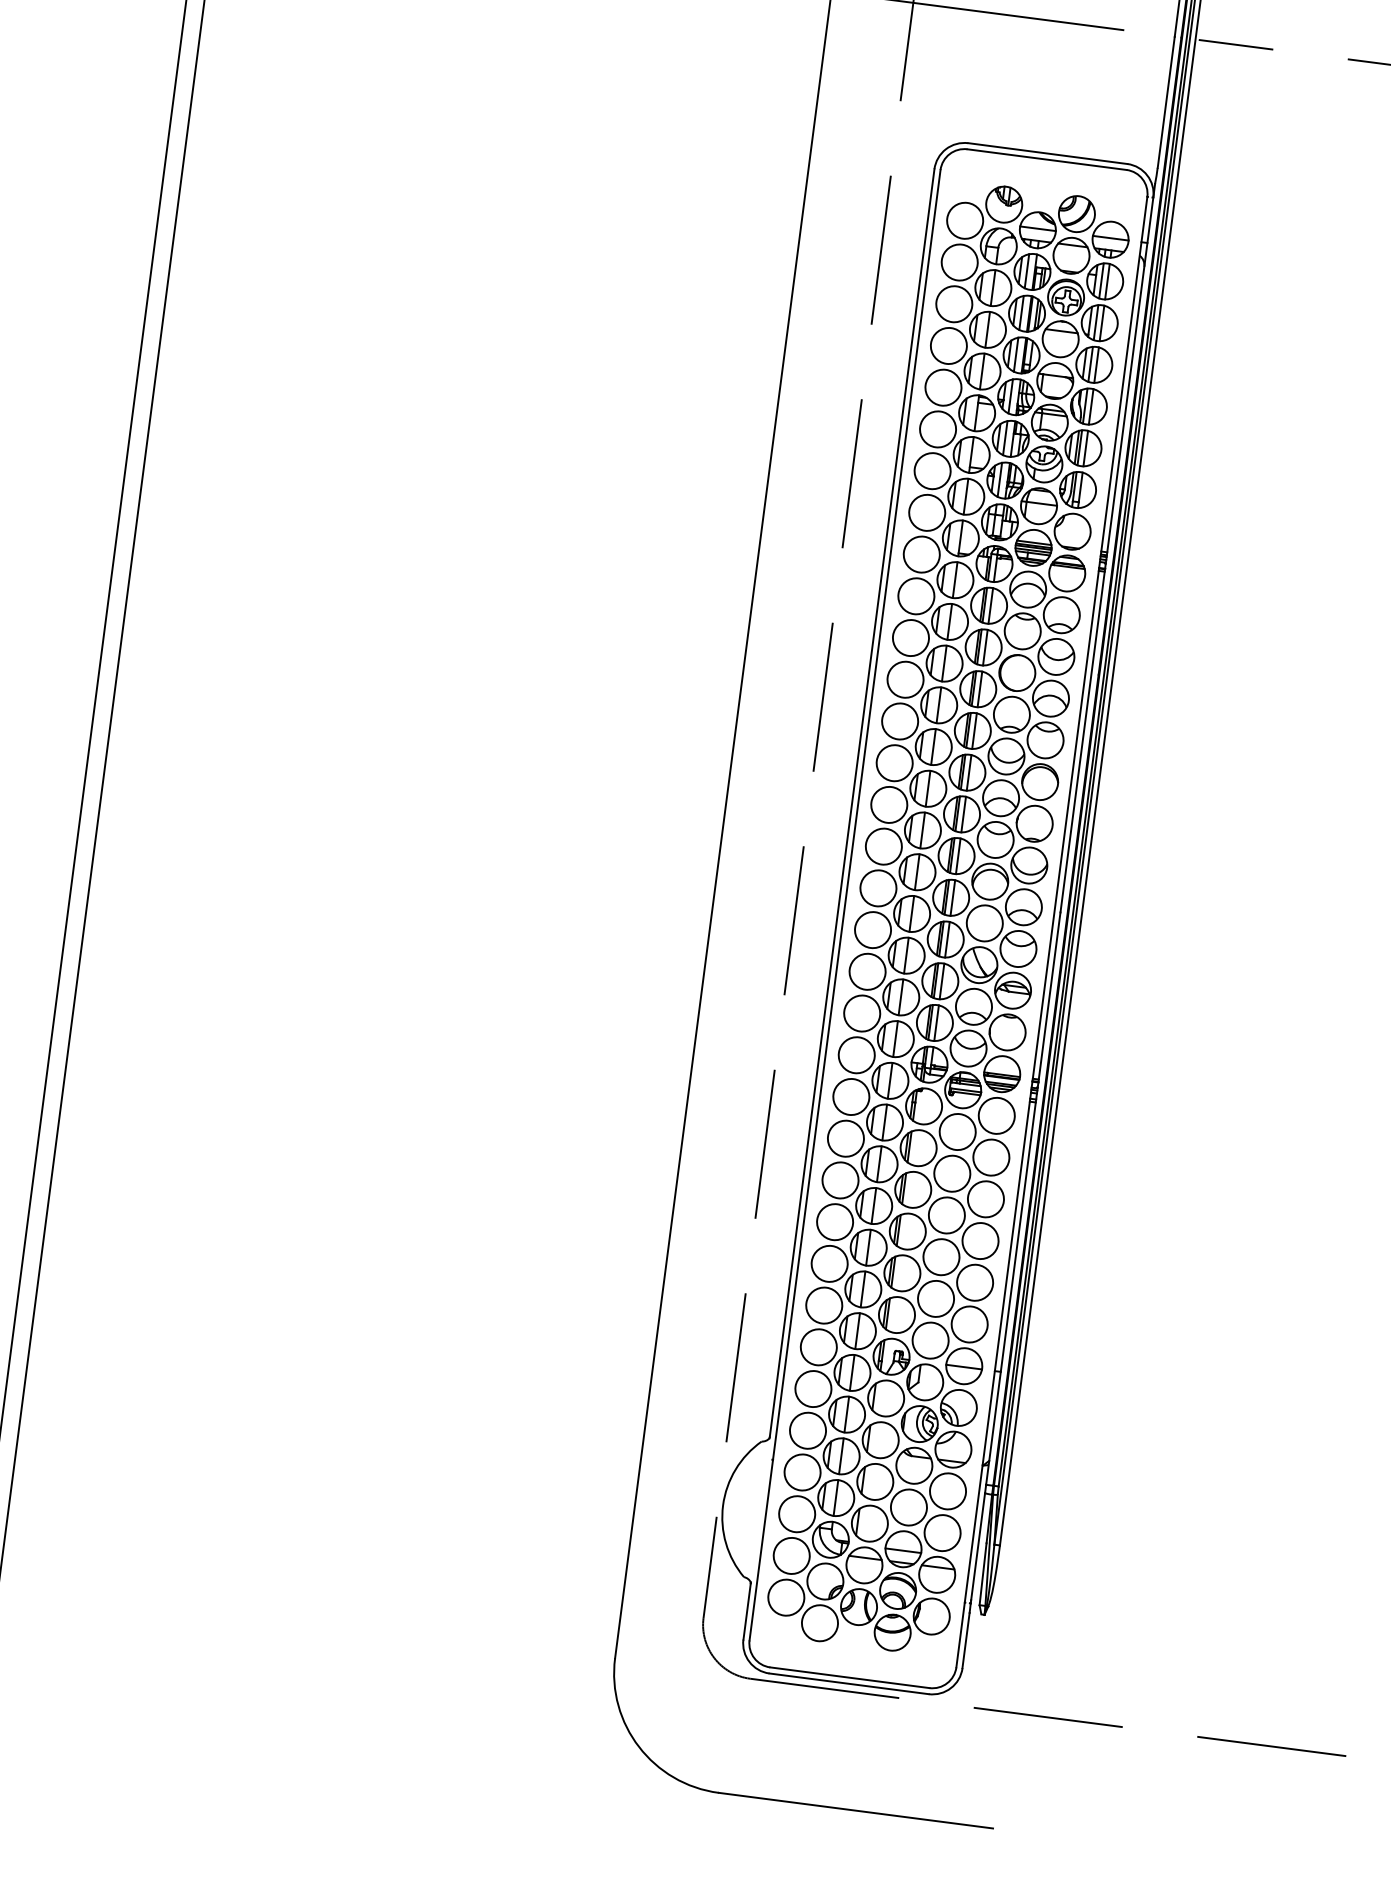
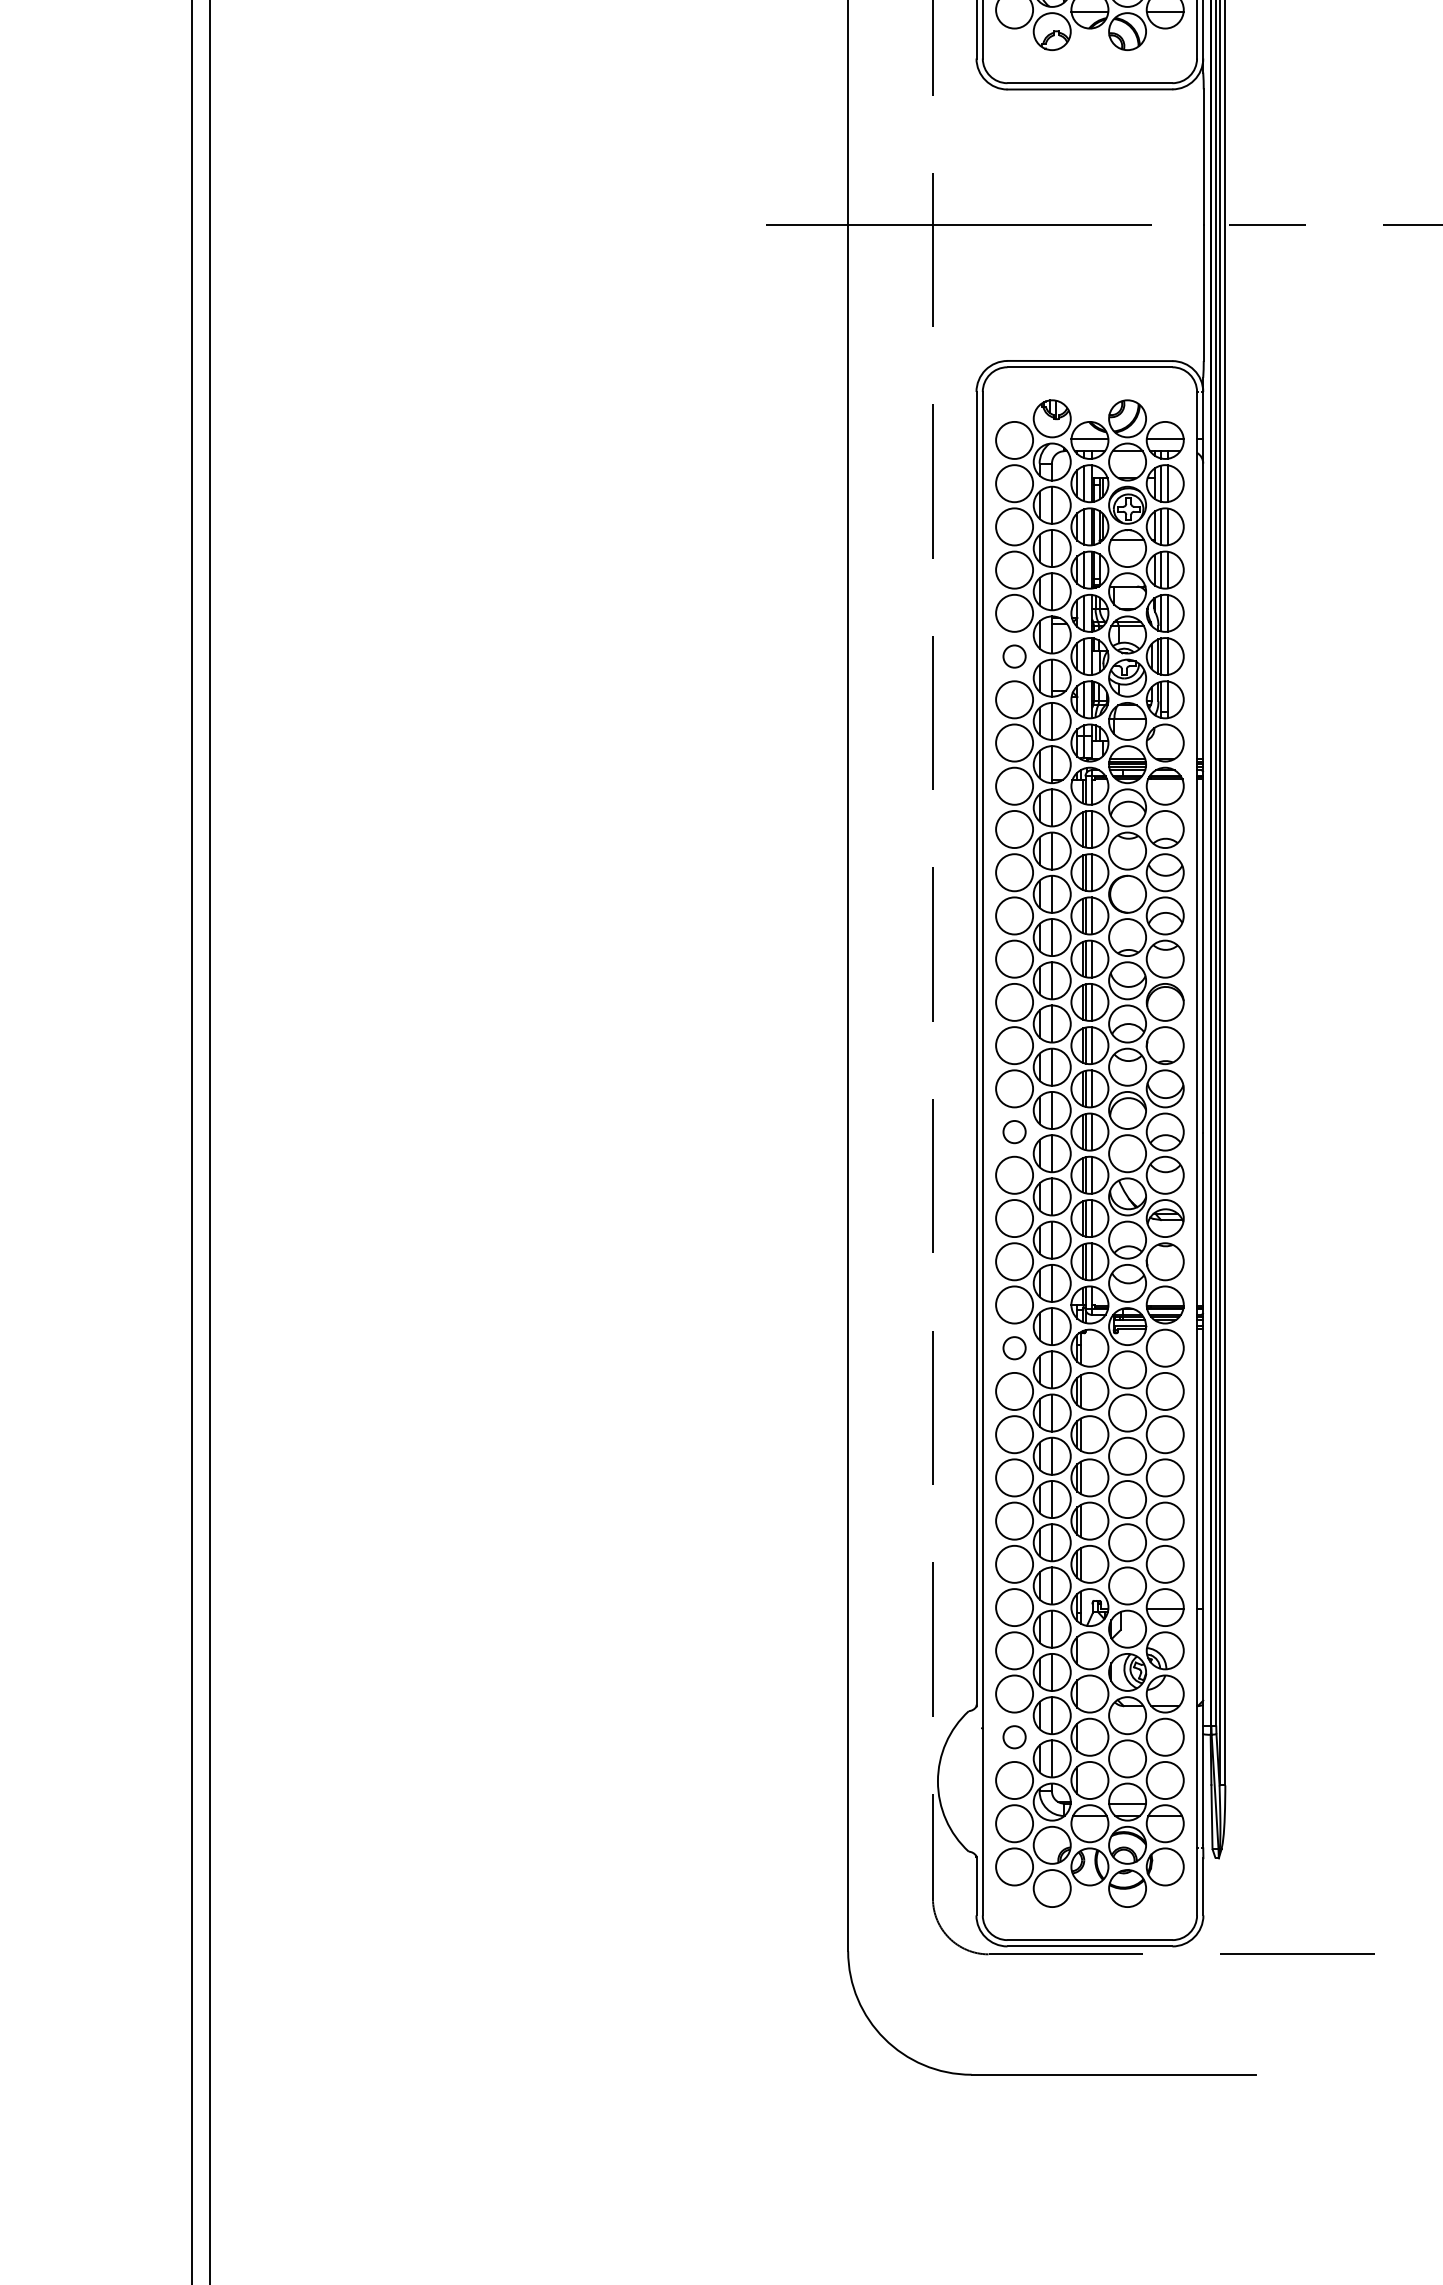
circle: (937, 429) -> (1014, 656), size x0.6
circle: (878, 887) -> (1014, 1131), size x0.6
circle: (851, 1096) -> (1014, 1347), size x0.6
circle: (802, 1471) -> (1014, 1736), size x0.6

